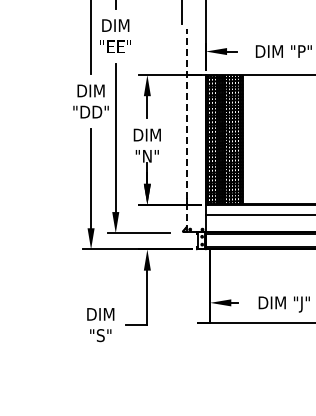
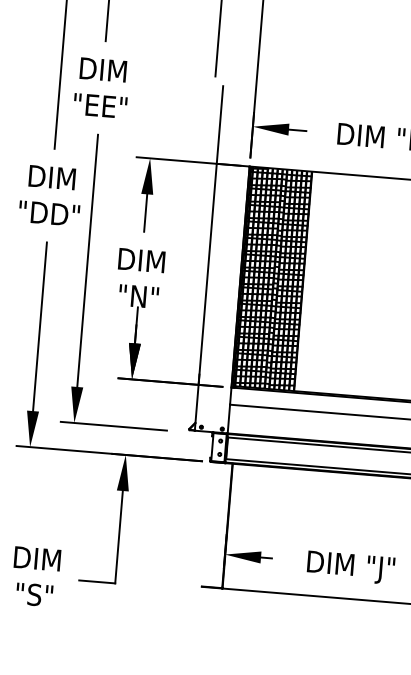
line: (186, 130) -> (208, 258), dashed -> solid

